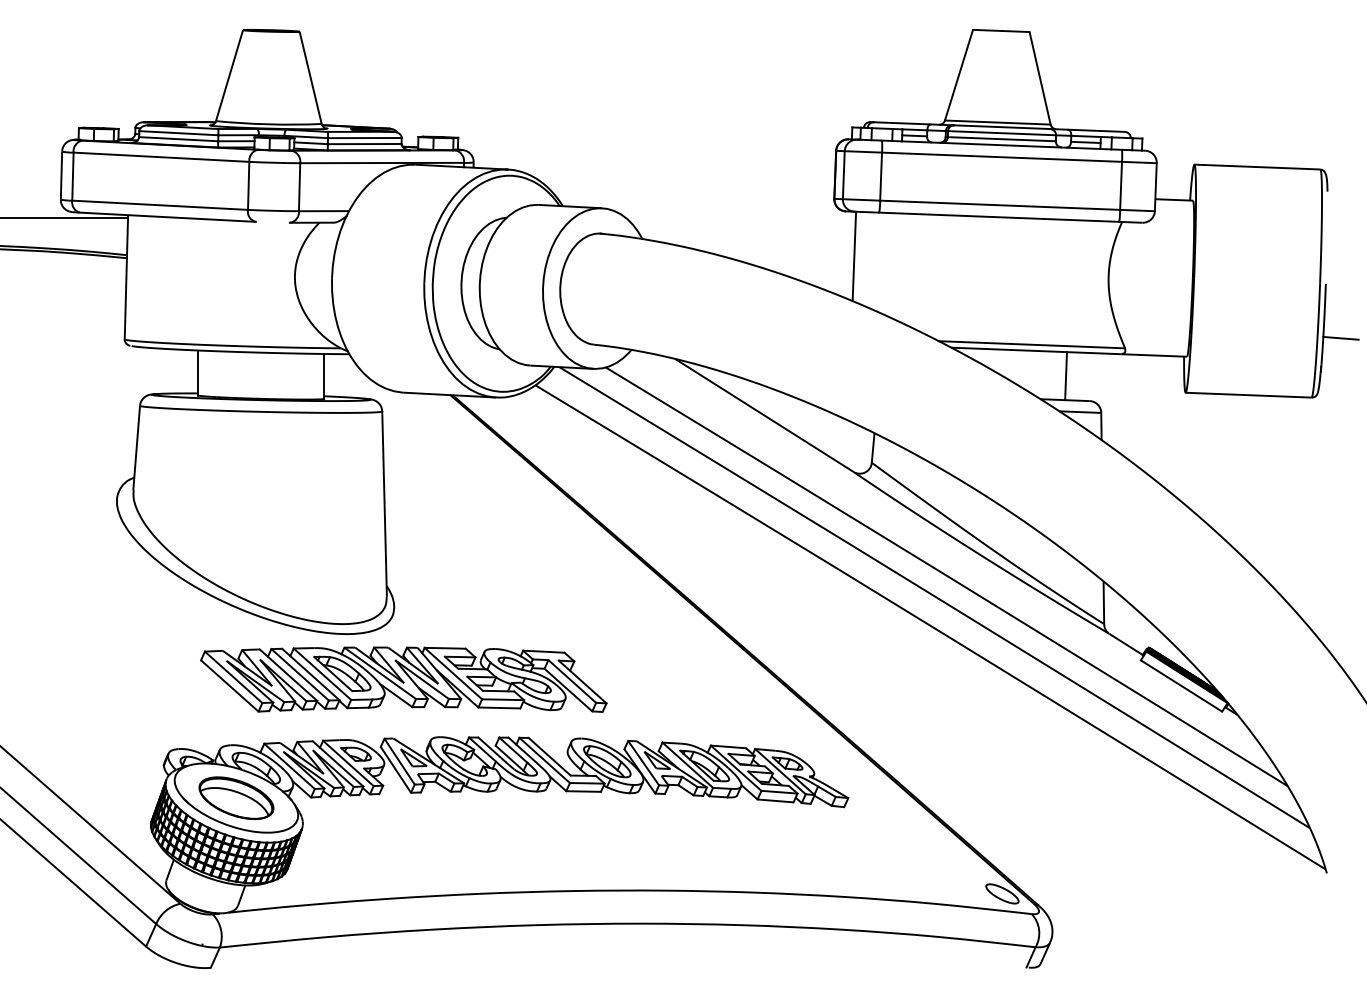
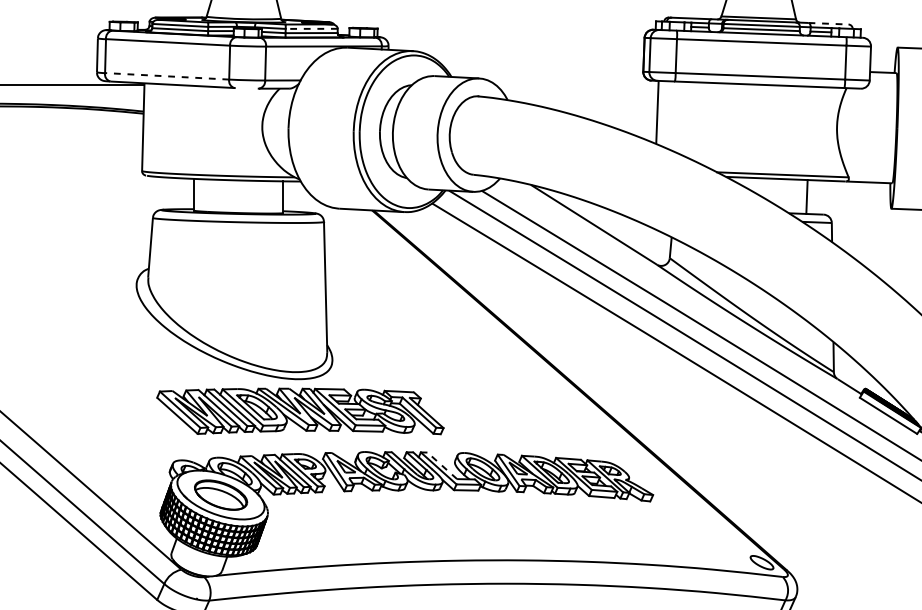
line: (1097, 130) -> (829, 23), solid -> dashed
line: (364, 138) -> (311, 29), solid -> dashed
line: (160, 205) -> (167, 76), solid -> dashed
part: (403, 679) -> (300, 411), moved
line: (549, 756) -> (442, 465), solid -> dashed

